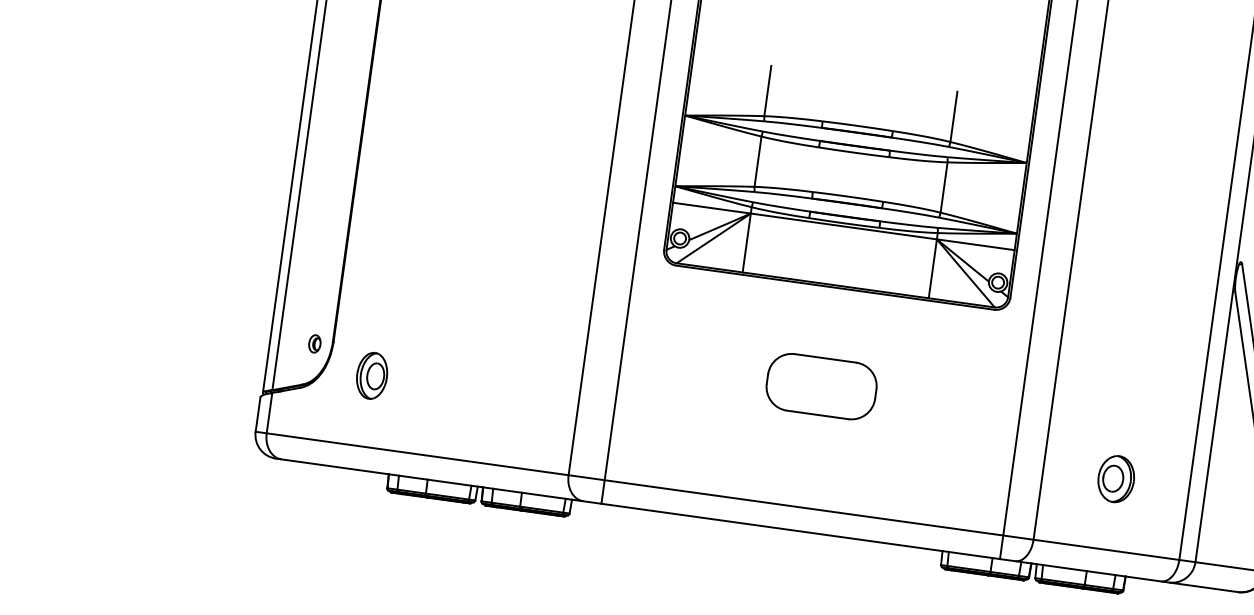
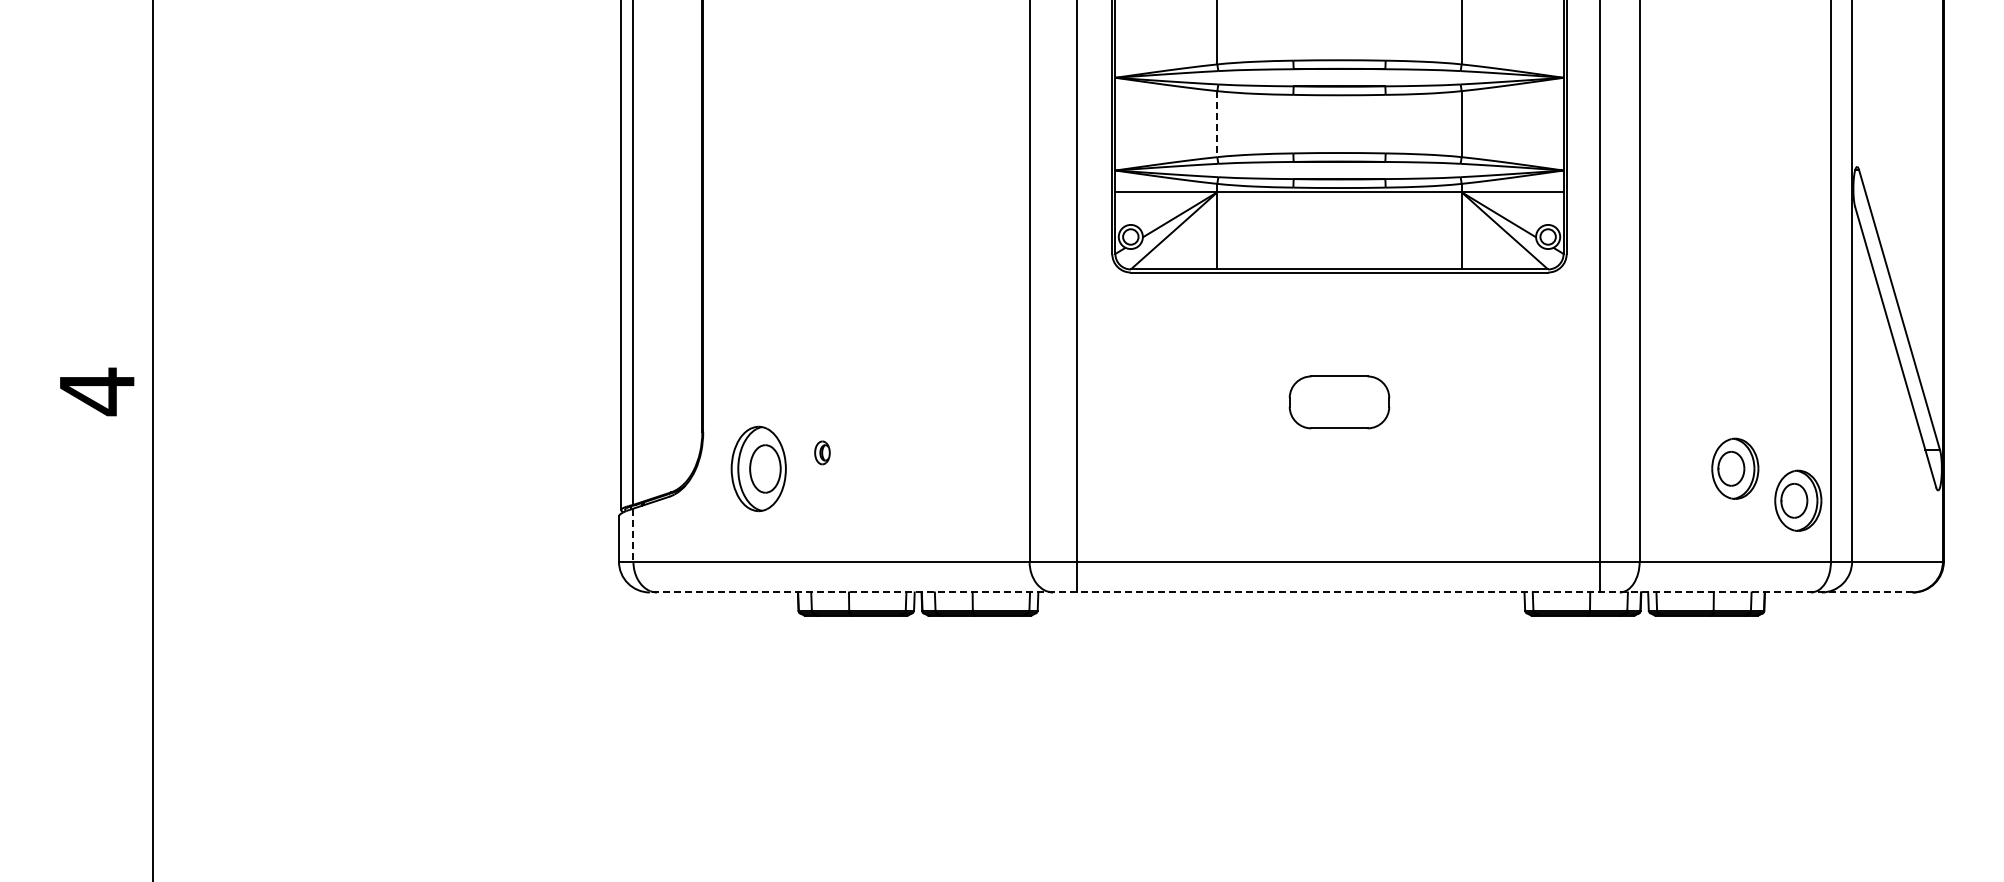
line: (758, 161) -> (1217, 124), solid -> dashed
part: (314, 343) -> (822, 452), moved
part: (371, 375) -> (758, 468), size x1.4
part: (821, 386) -> (1339, 402), size x0.7
line: (269, 413) -> (633, 535), solid -> dashed
part: (1161, 509) -> (1798, 500), added
line: (757, 525) -> (1281, 592), solid -> dashed

